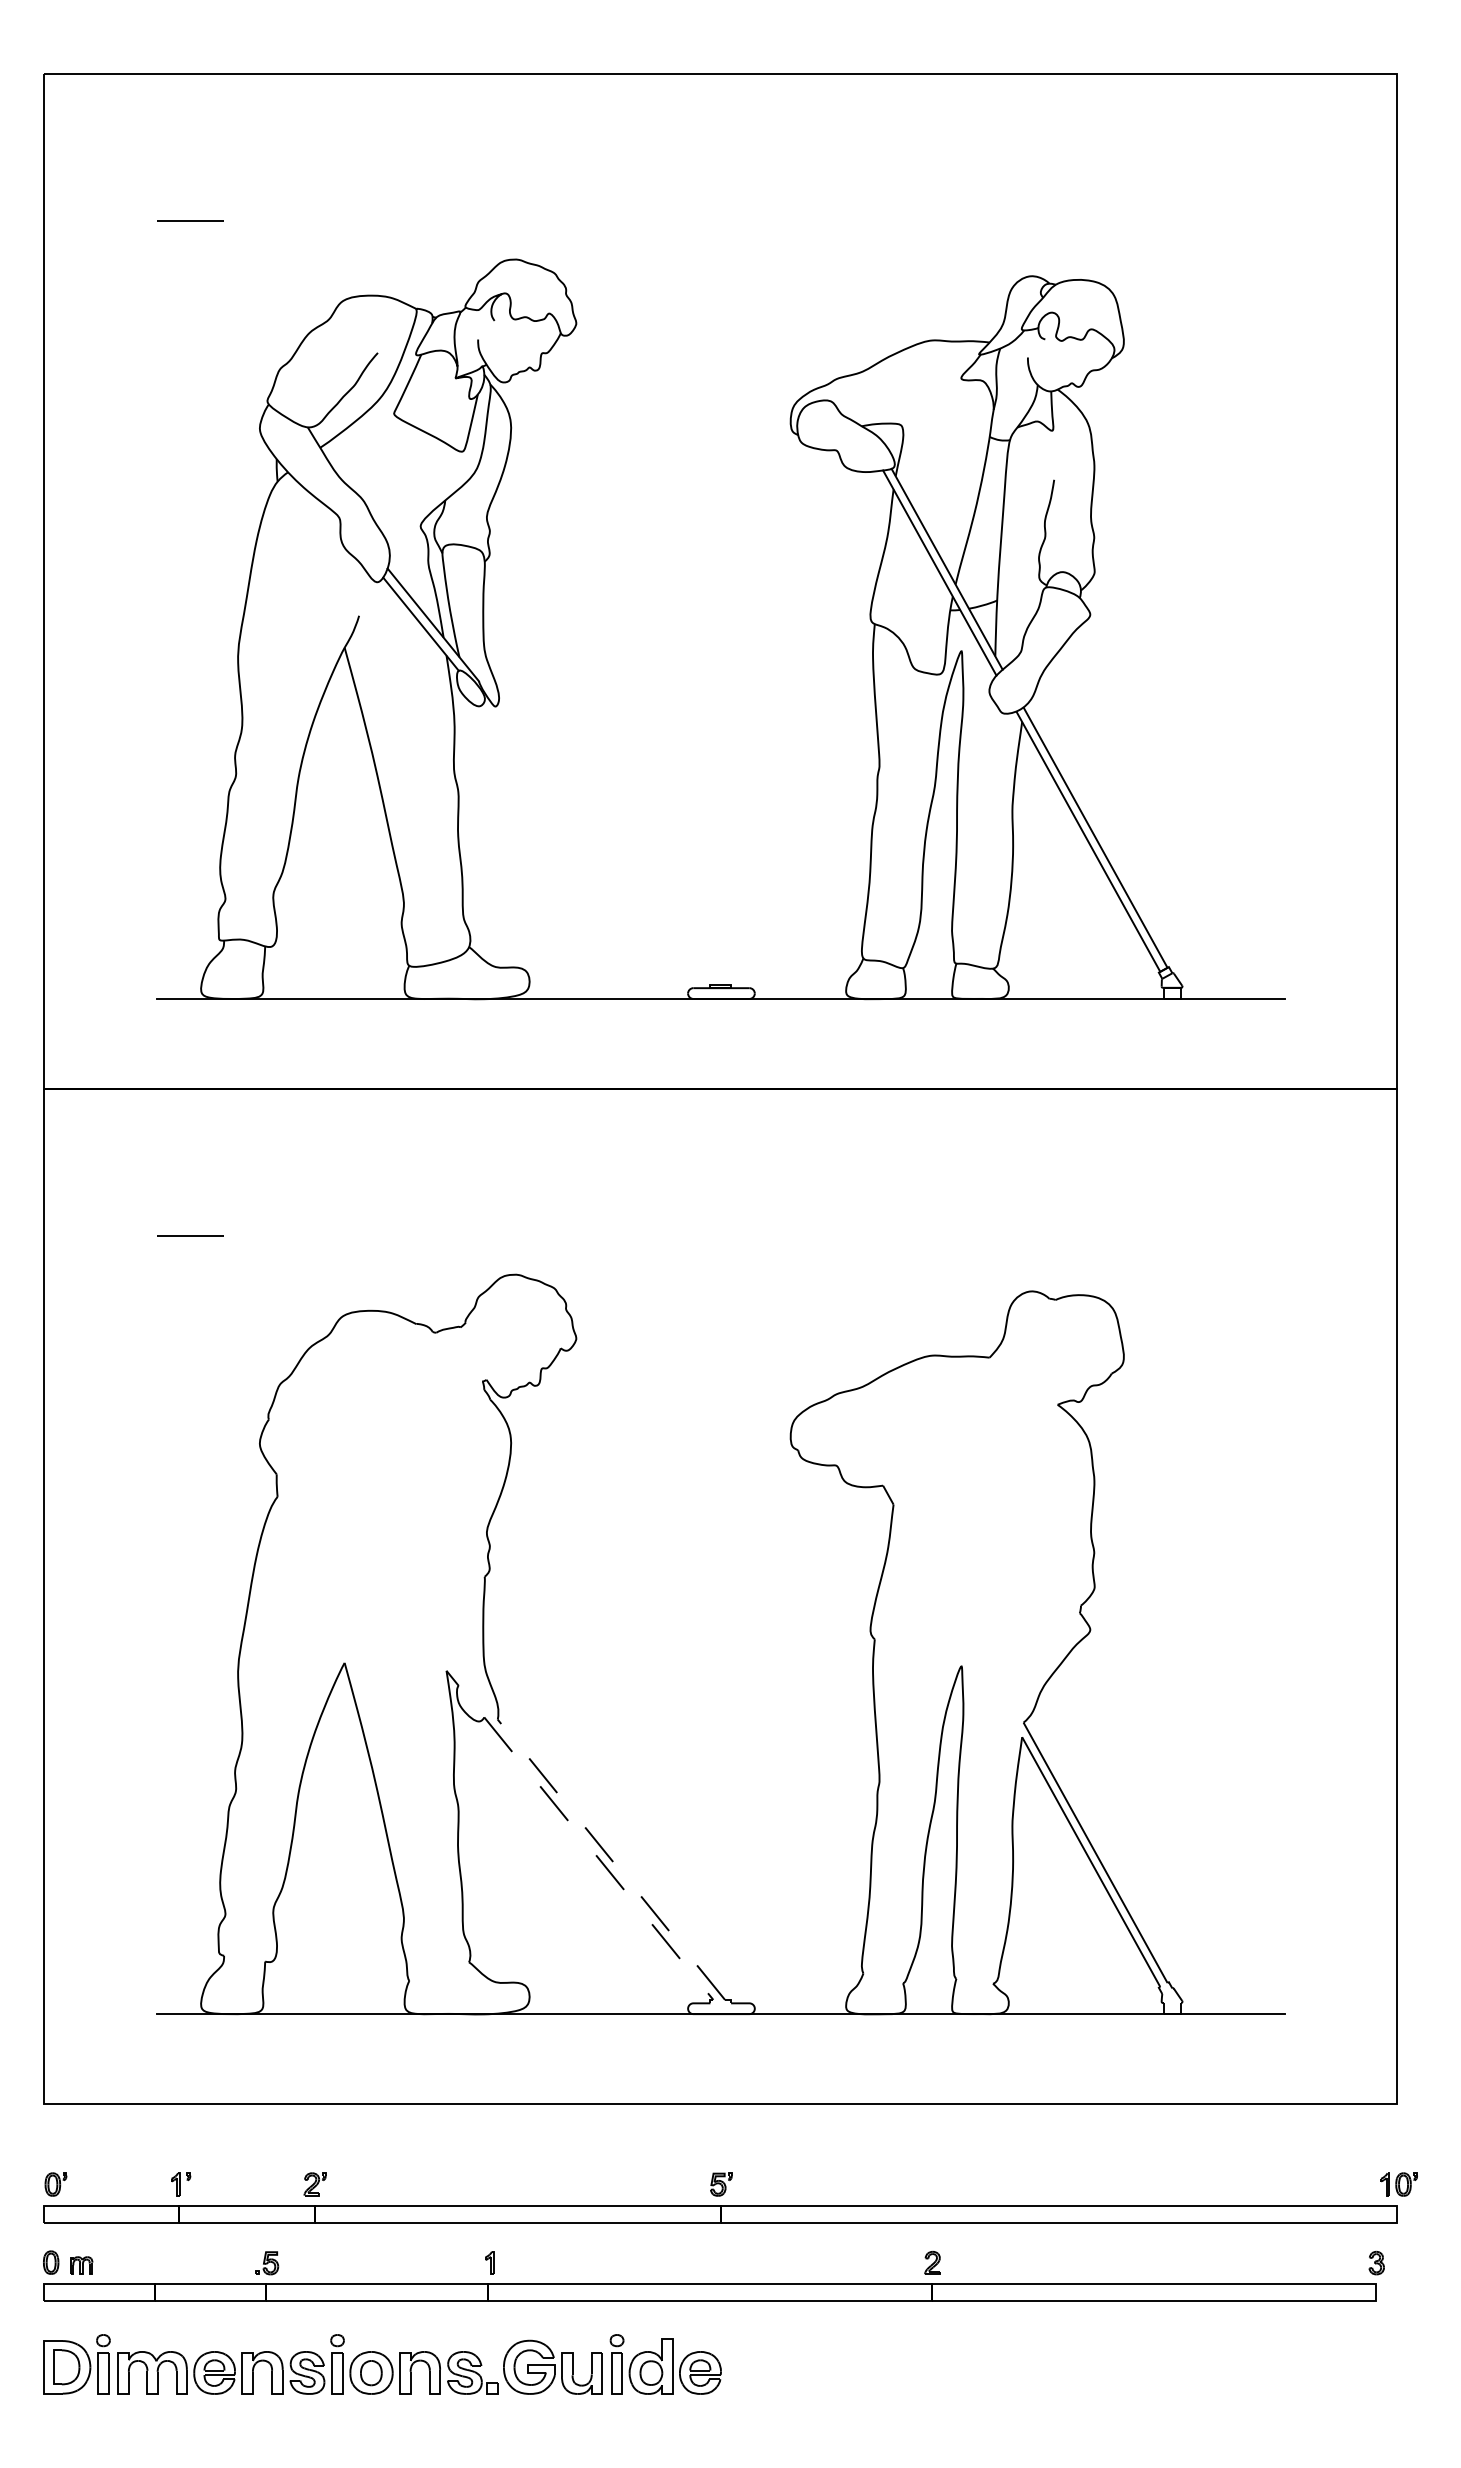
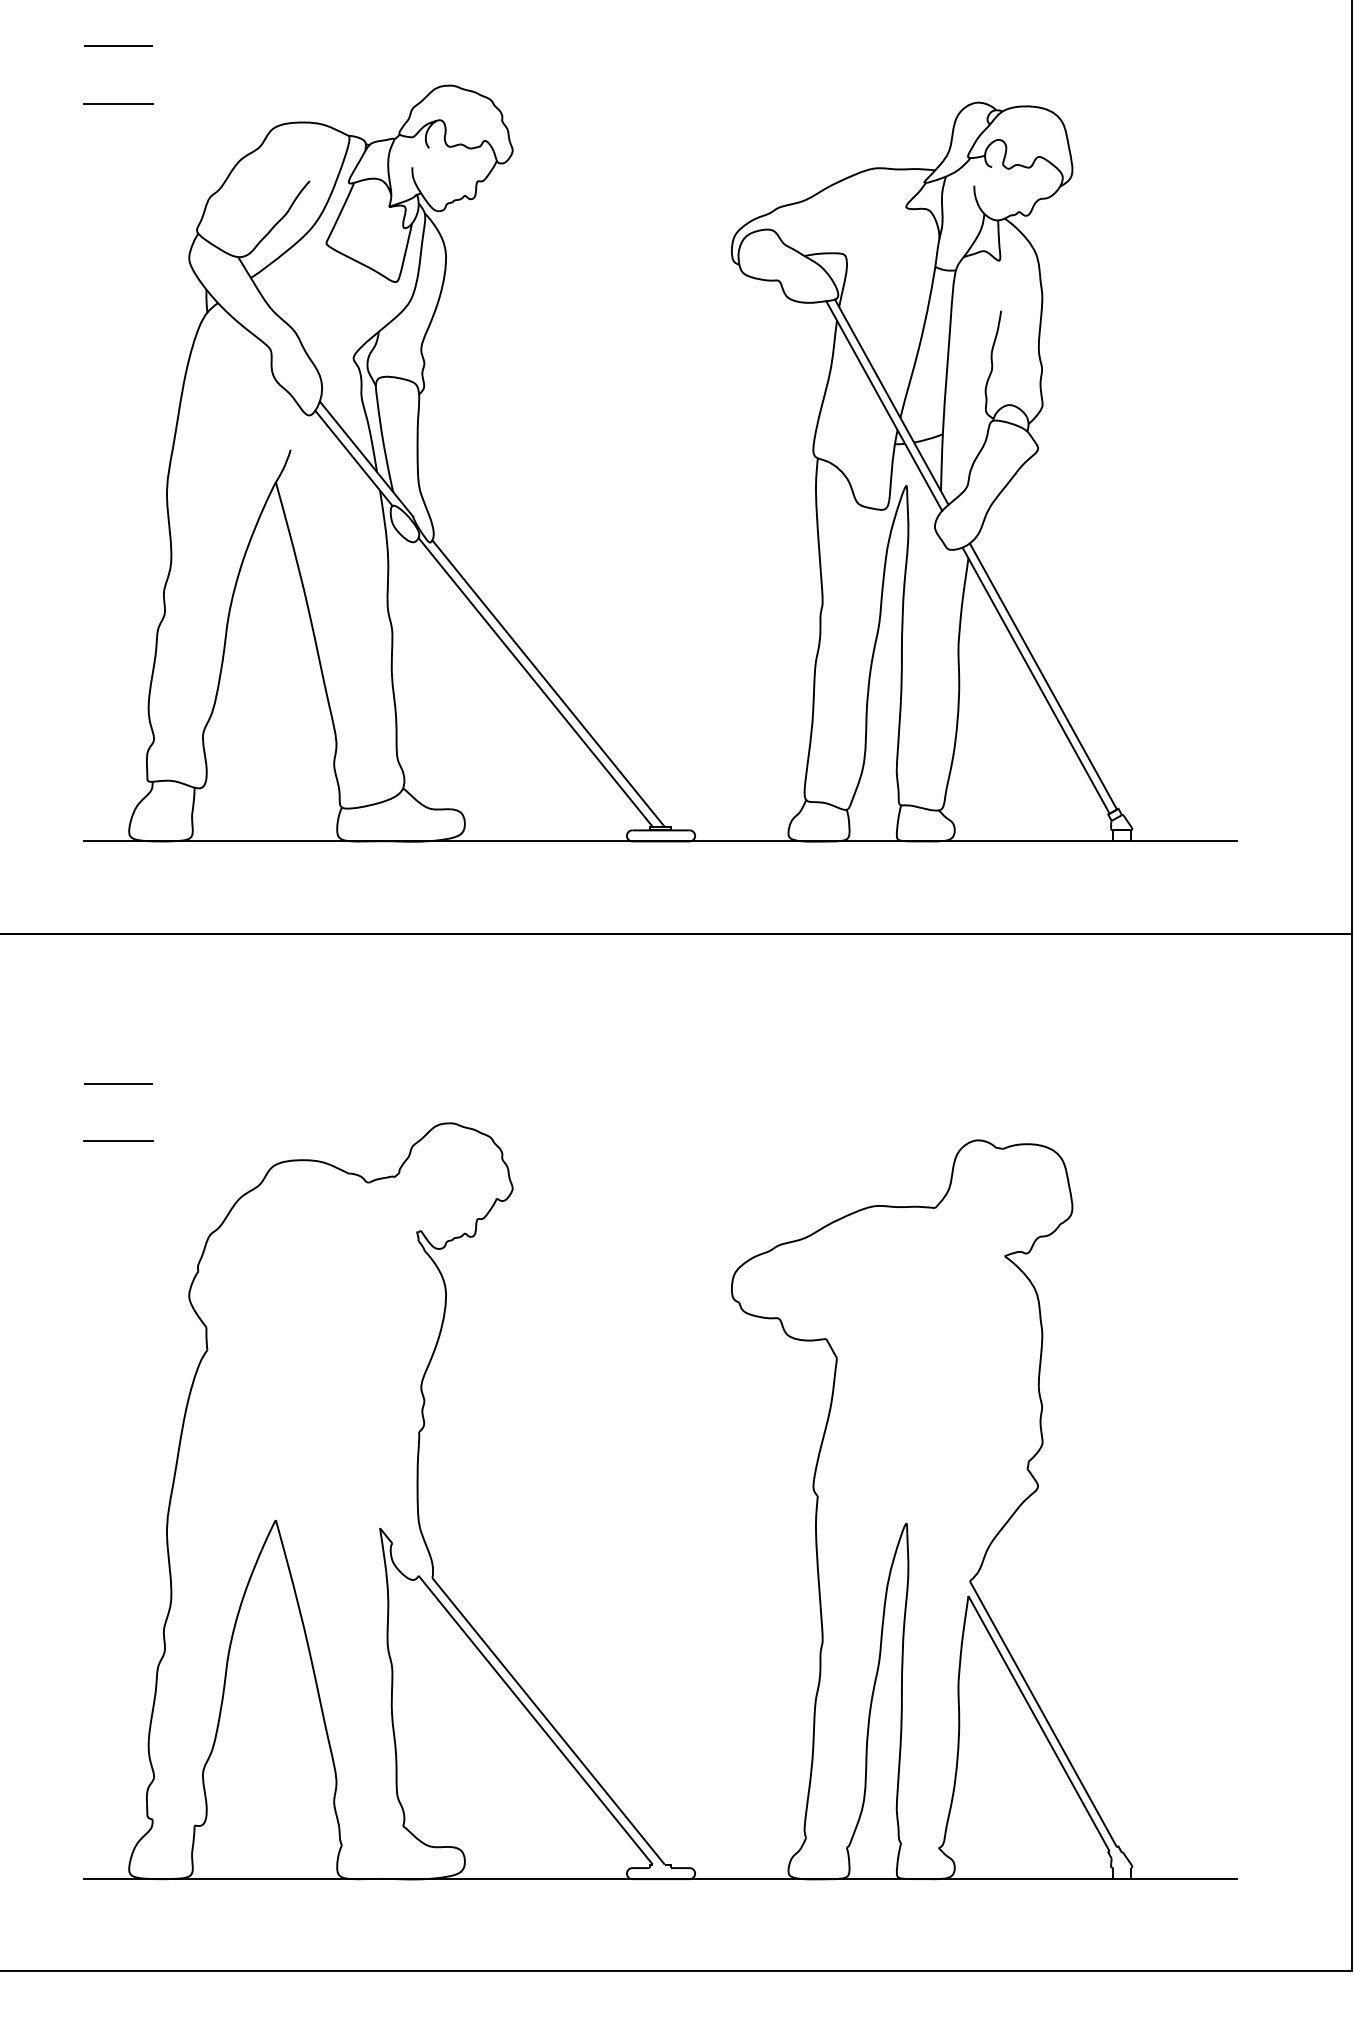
line: (190, 277) -> (118, 103), added
line: (598, 843) -> (535, 682), added
line: (611, 844) -> (548, 683), added
line: (190, 1292) -> (118, 1141), added
line: (598, 1858) -> (535, 1720), dashed -> solid
line: (611, 1859) -> (548, 1721), dashed -> solid

